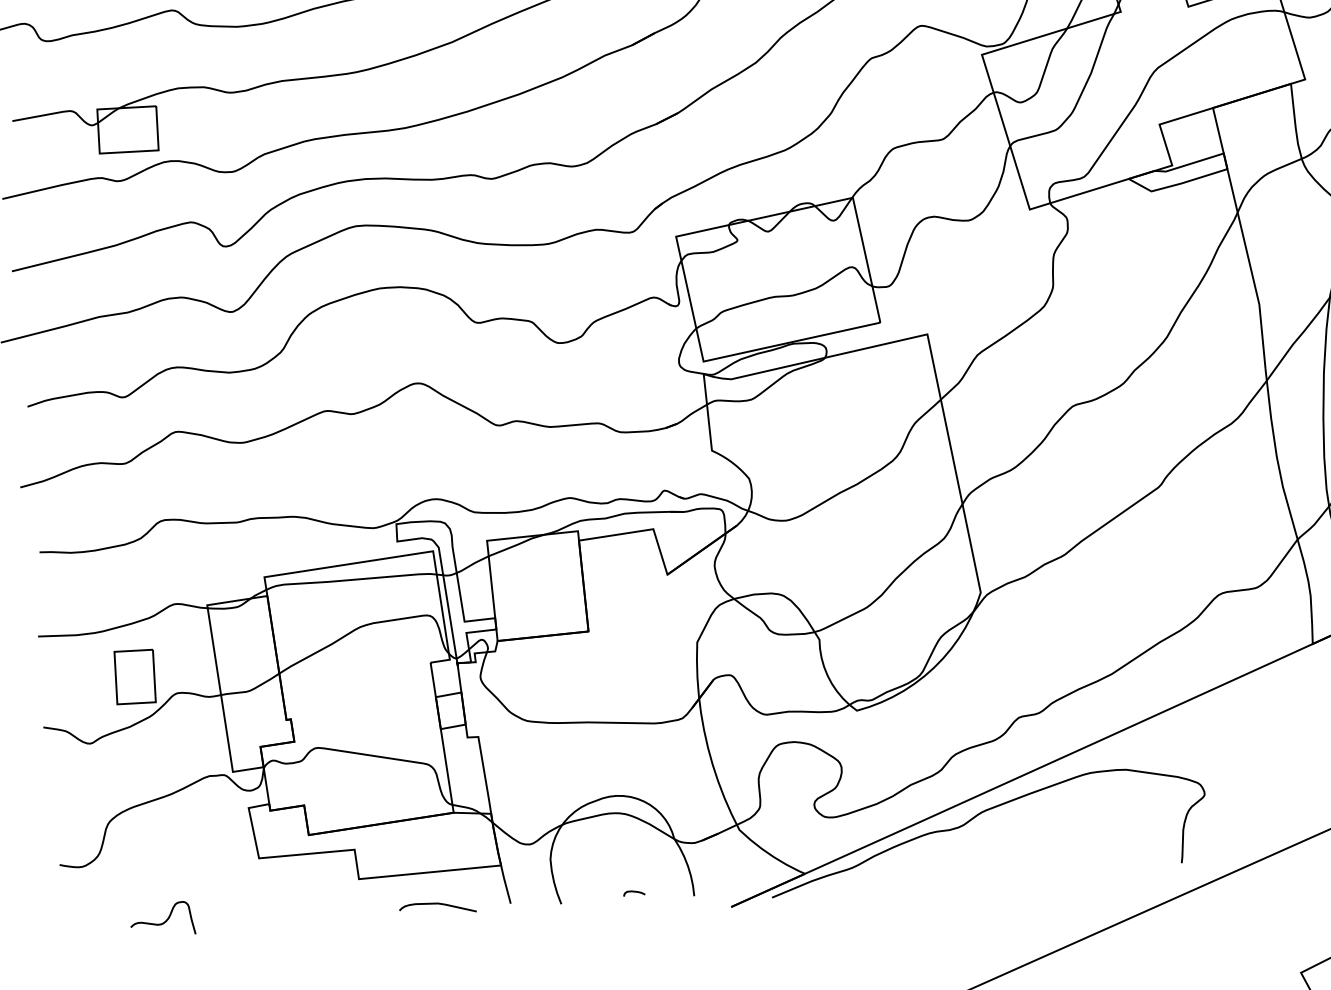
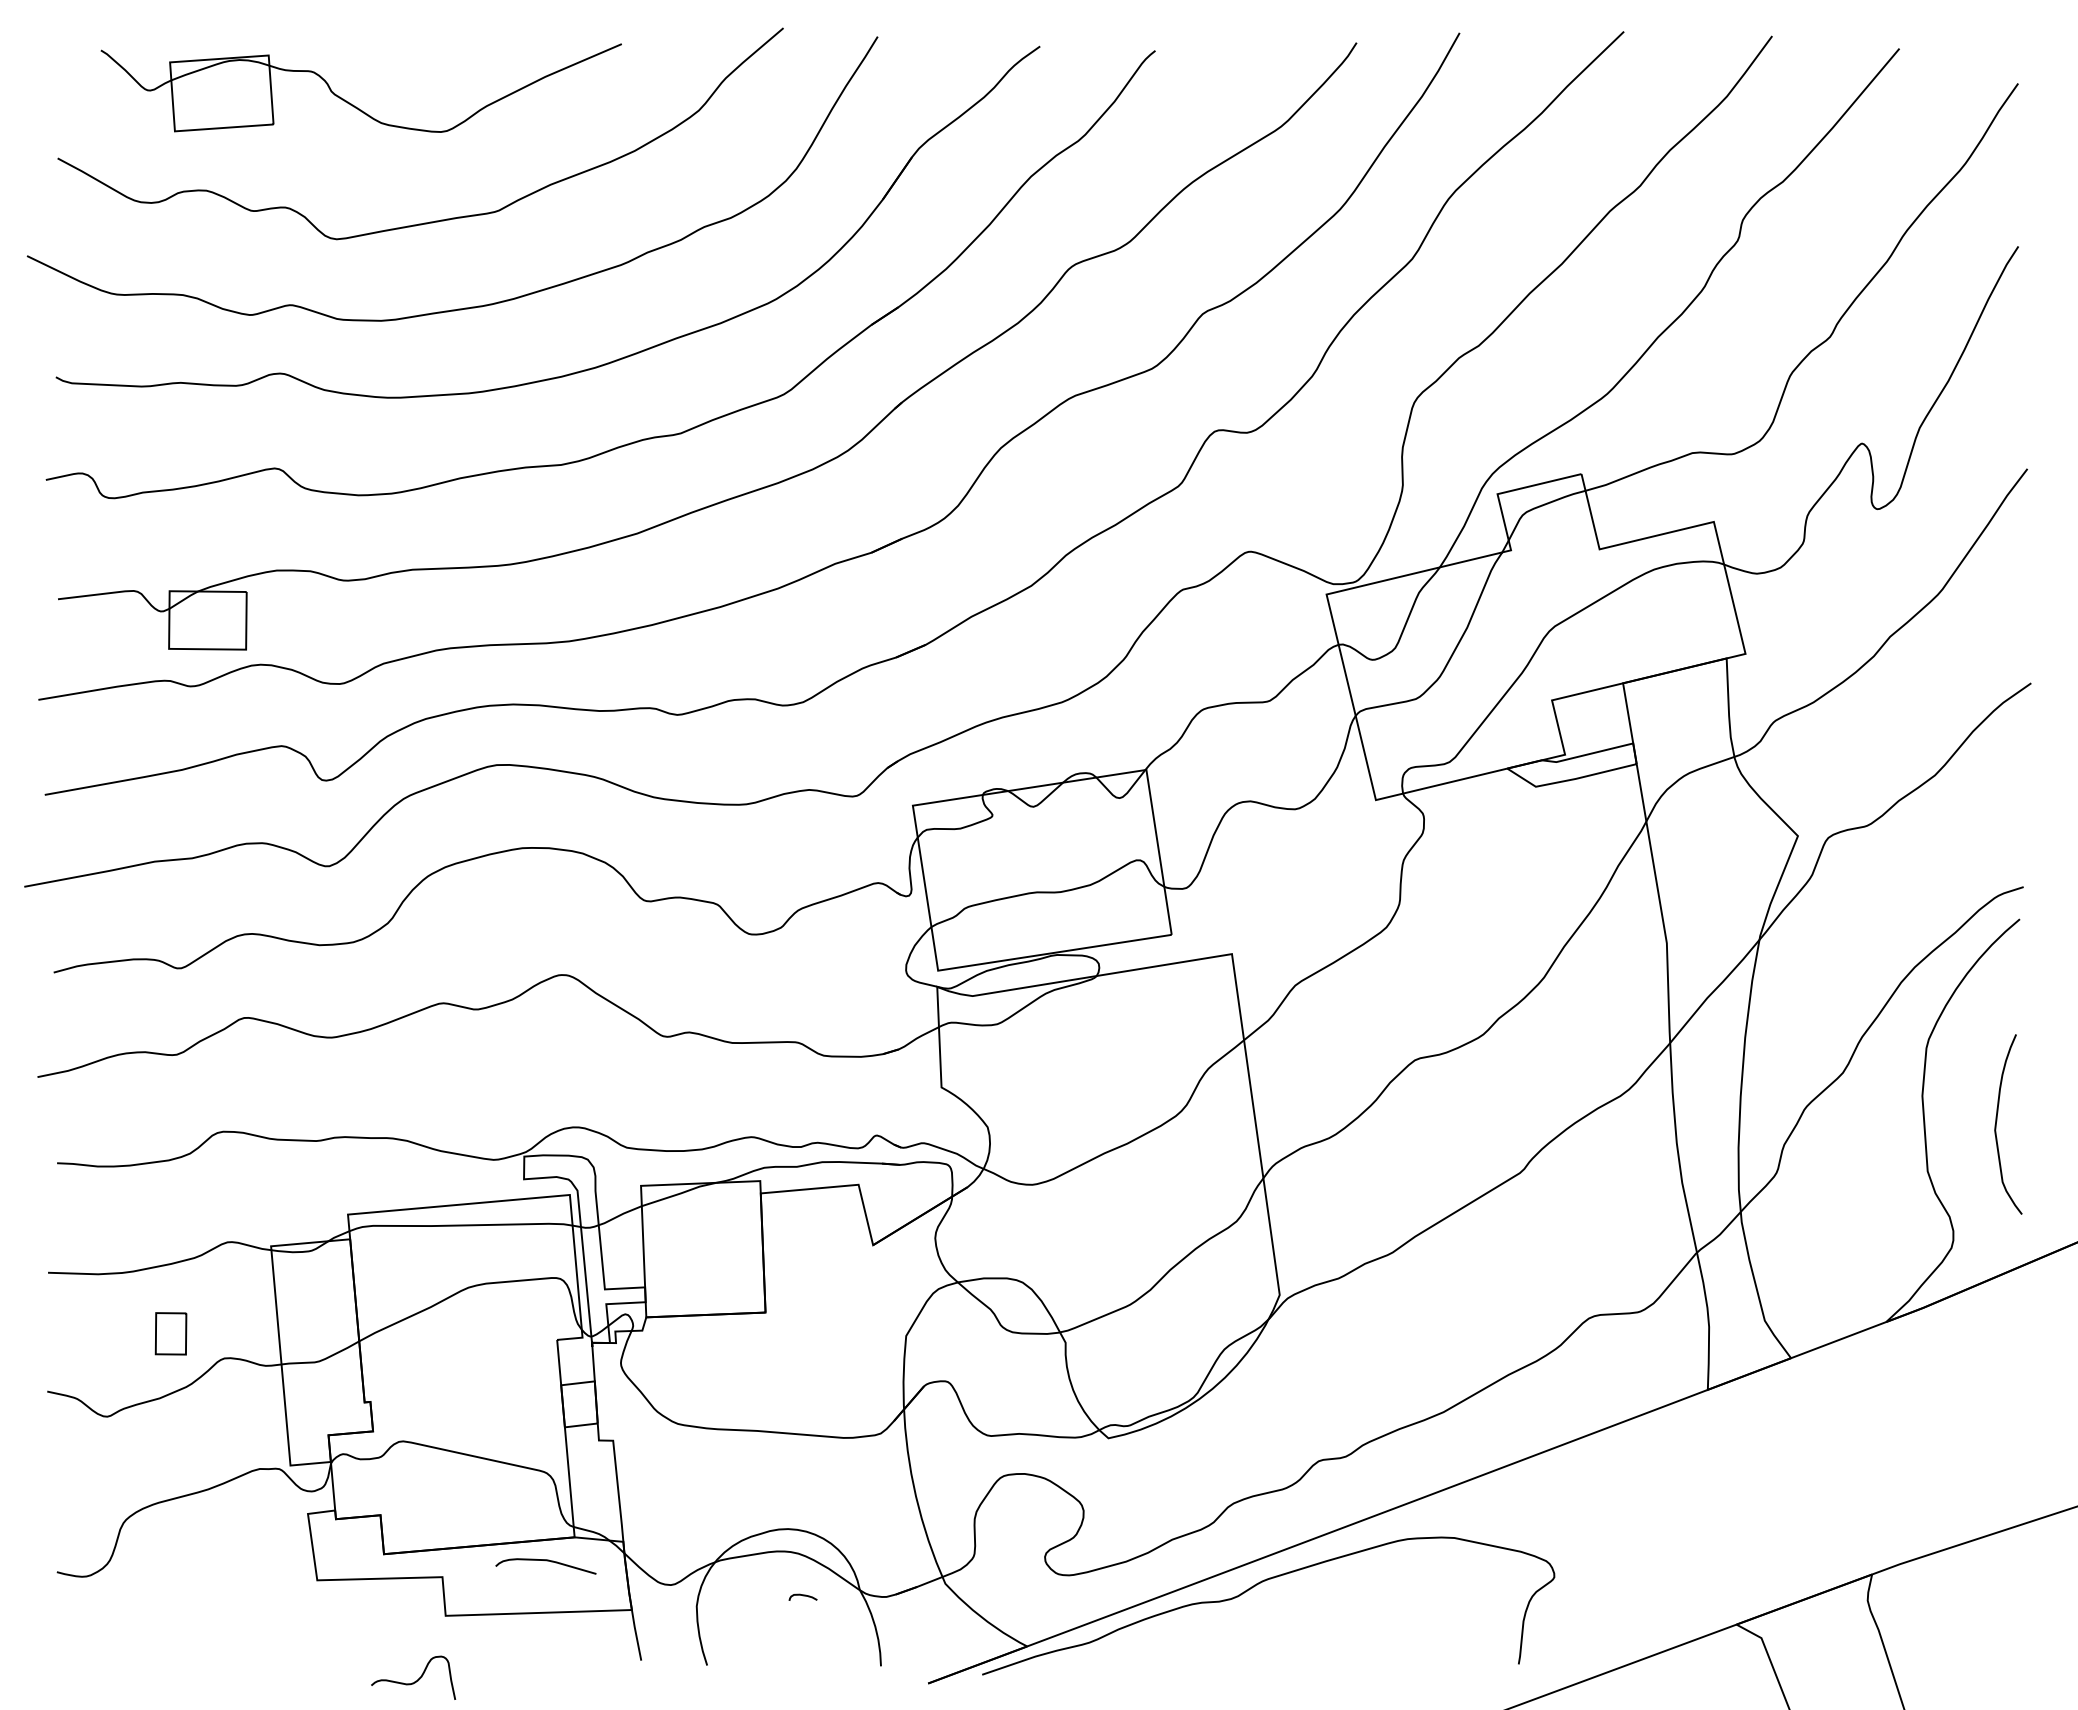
part: (134, 676) -> (170, 1333), size x0.6
curve: (633, 892) -> (802, 1596), moved
curve: (437, 904) -> (545, 1561), moved
curve: (164, 921) -> (415, 1680), moved

